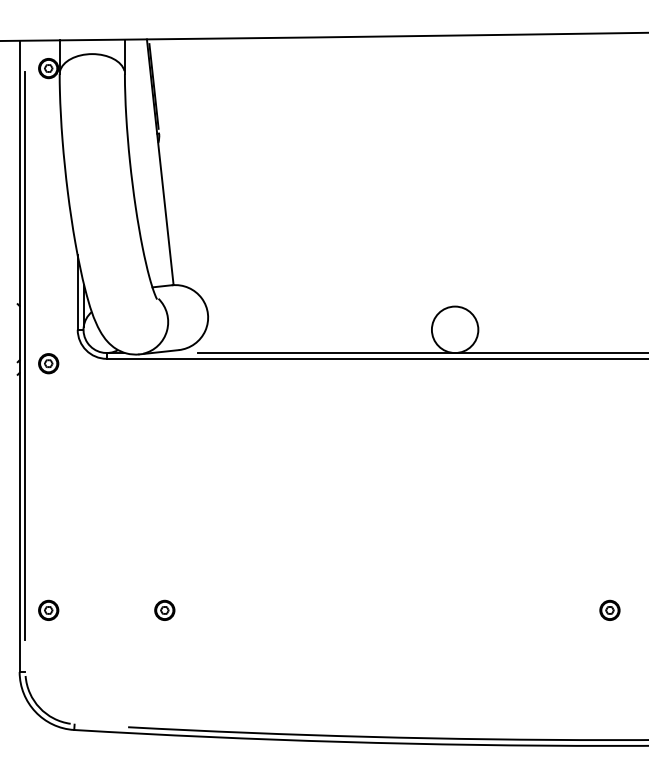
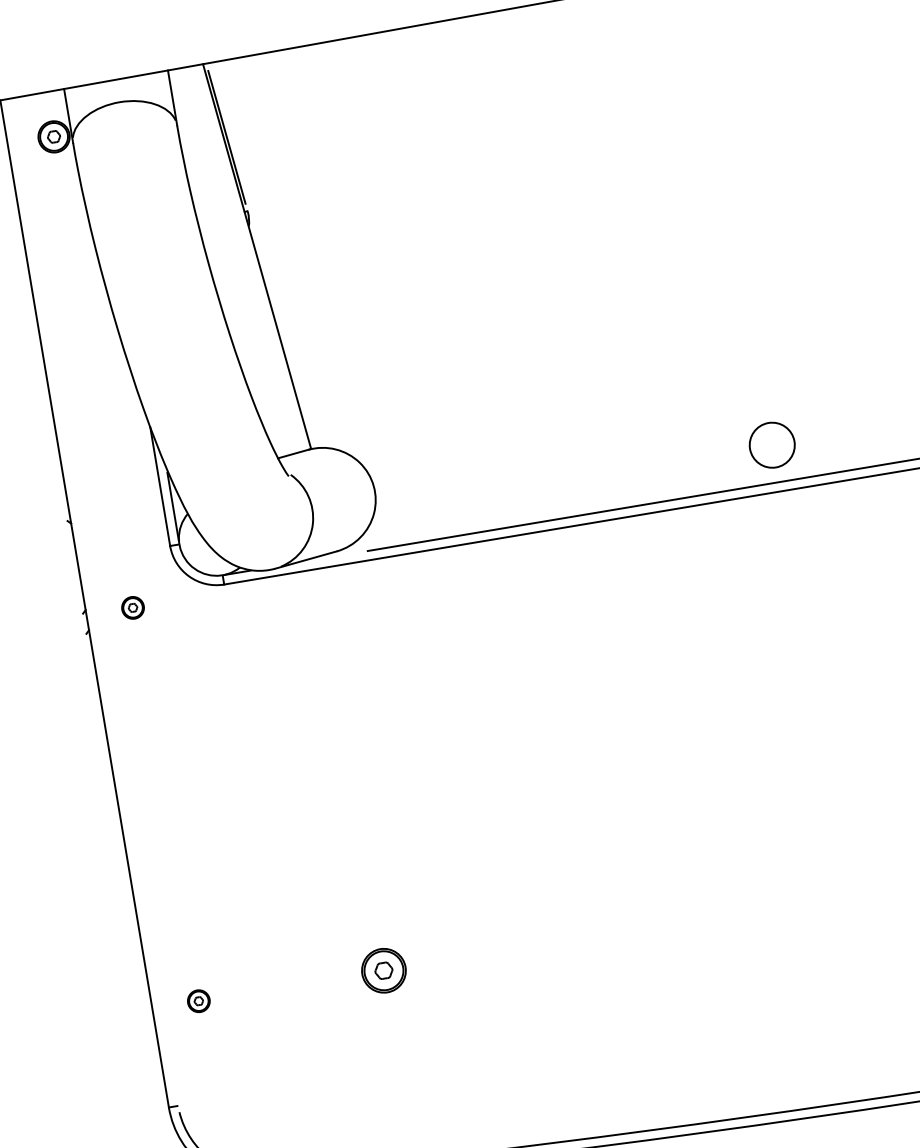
circle: (454, 329) -> (771, 444), size x0.6
line: (25, 356) -> (93, 602), removed
part: (48, 363) -> (132, 607), size x0.7
part: (48, 609) -> (198, 1000), size x0.7
part: (164, 609) -> (383, 969), size x1.4

